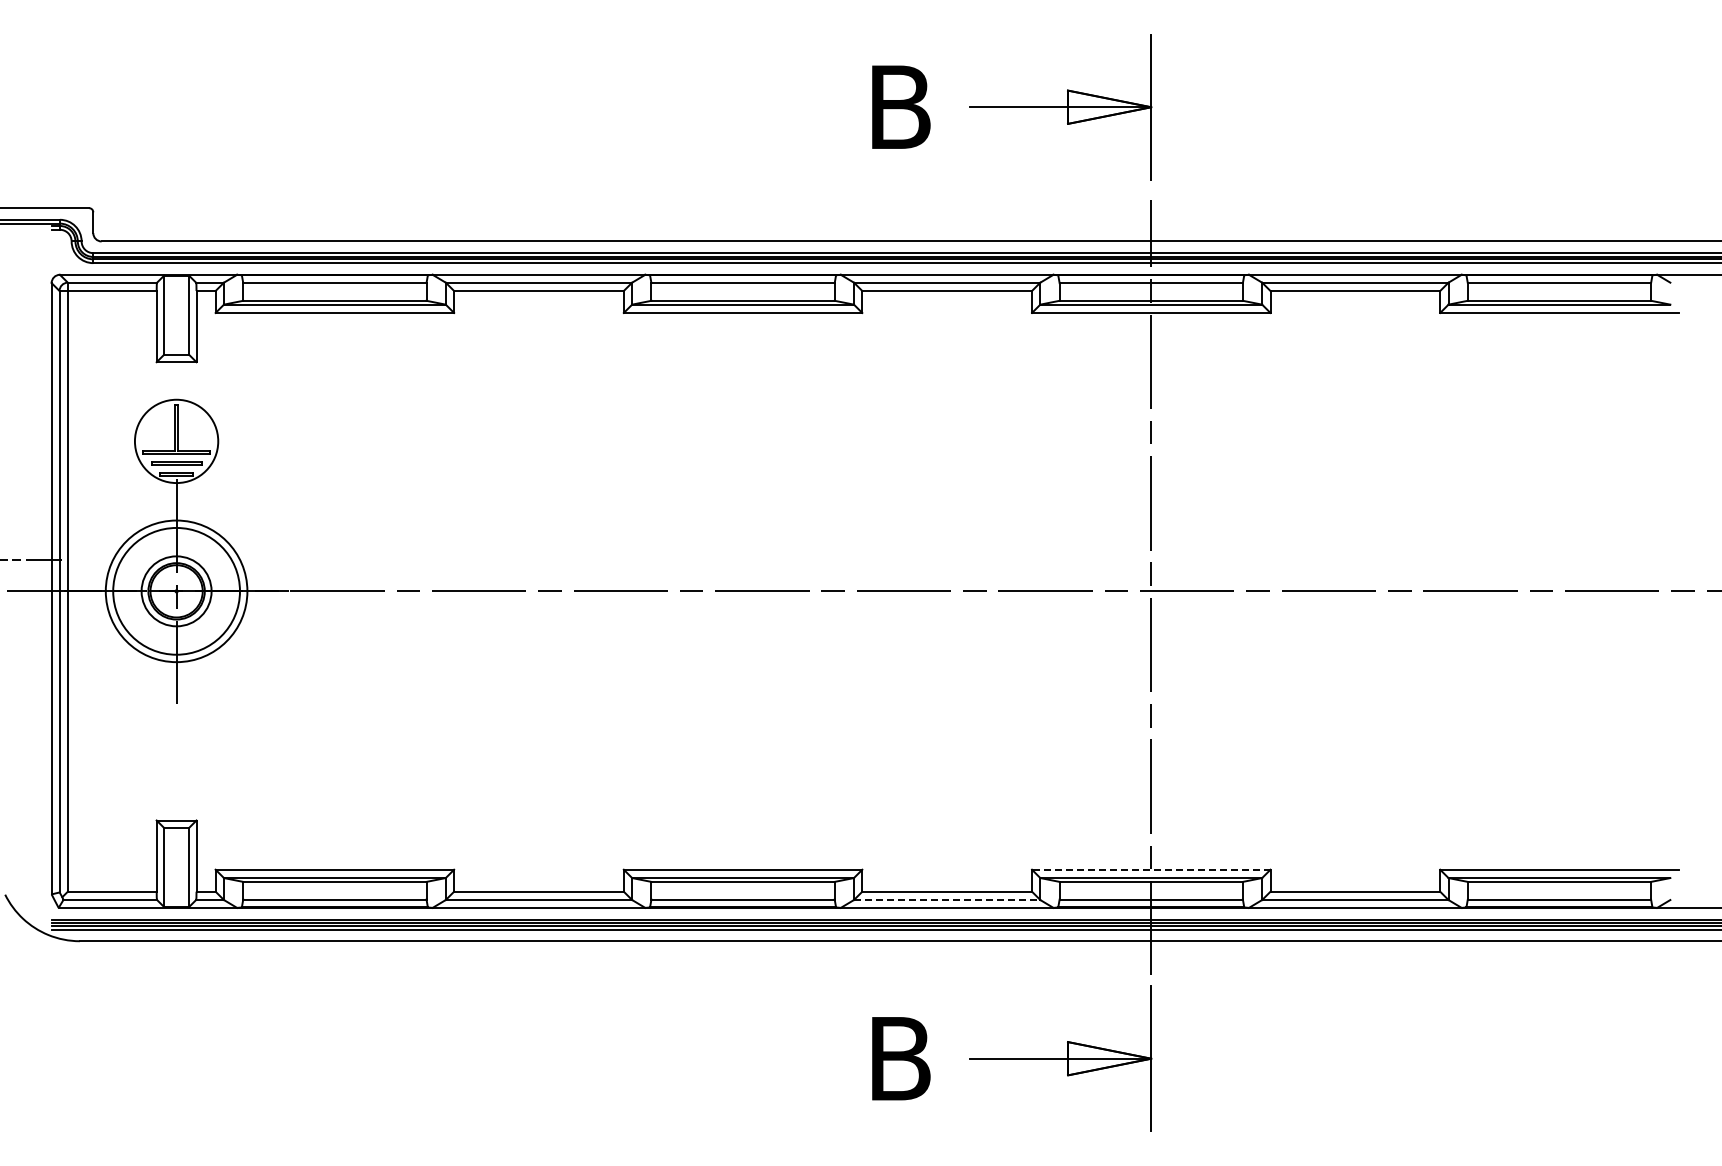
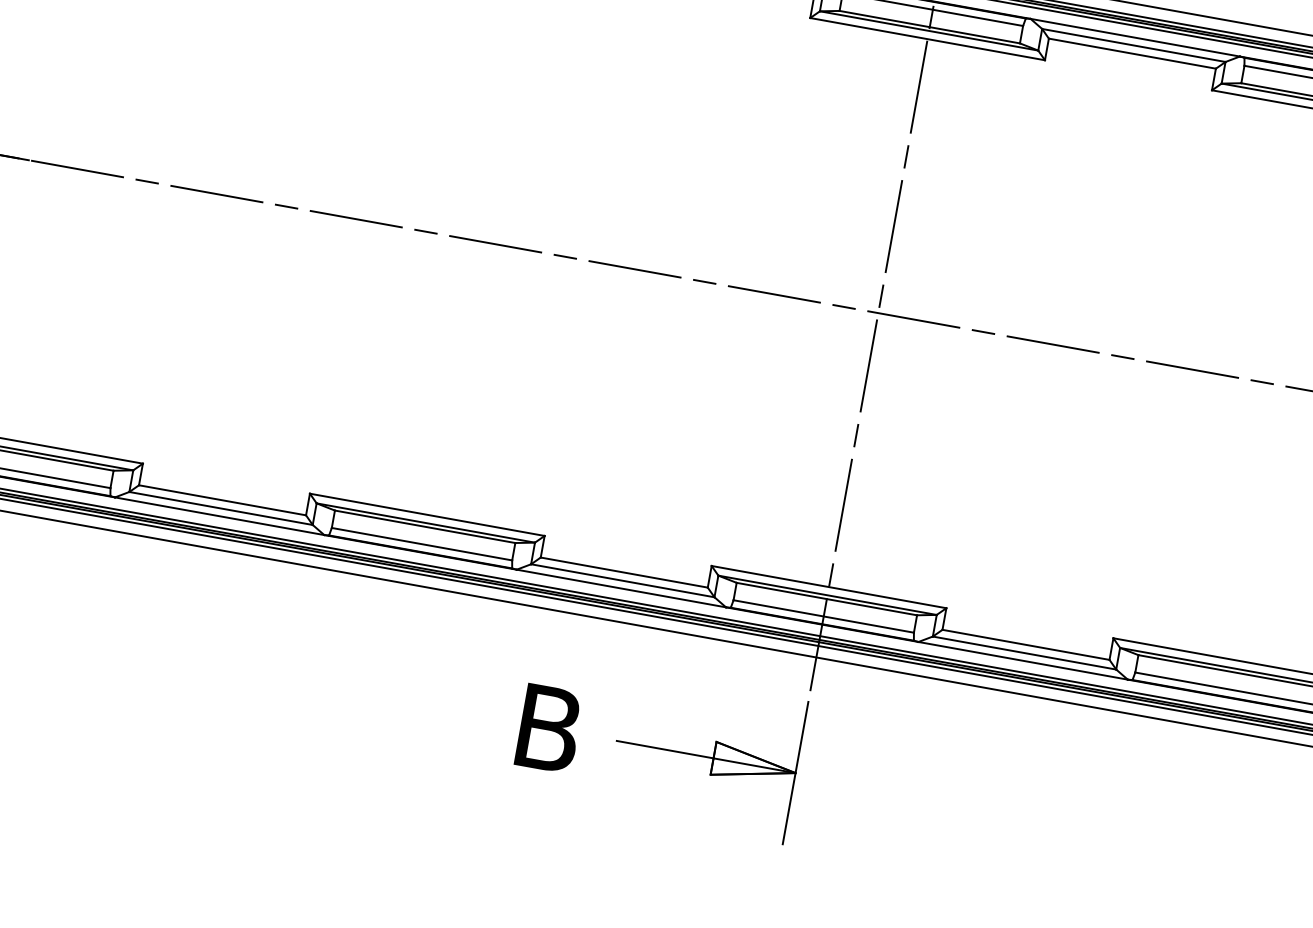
line: (1150, 869) -> (828, 586), dashed -> solid
line: (947, 900) -> (623, 581), dashed -> solid

